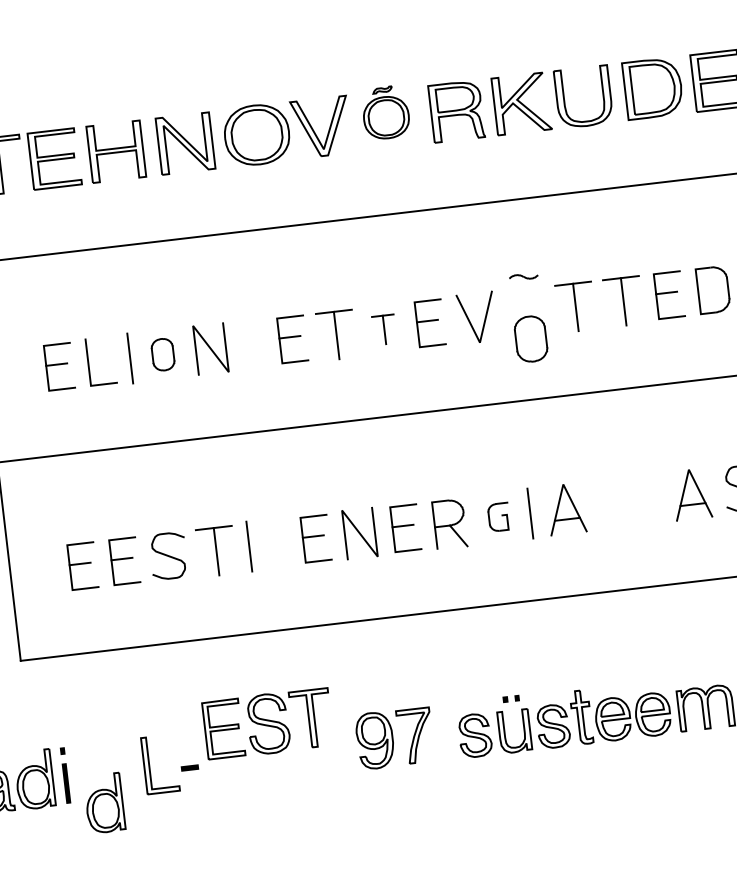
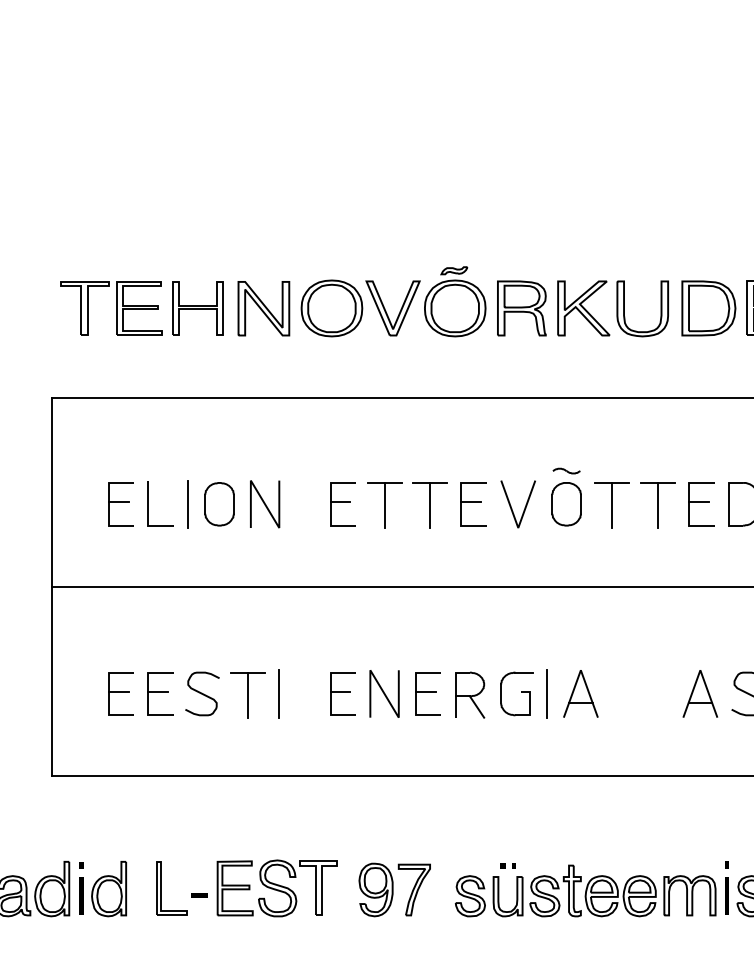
part: (386, 112) -> (455, 301), size x1.43
part: (383, 330) -> (429, 505), size x1.67
part: (530, 339) -> (566, 504), moved
part: (163, 354) -> (219, 504), size x1.43
part: (498, 516) -> (516, 693), size x1.67
part: (267, 724) -> (276, 888), moved
part: (103, 802) -> (108, 888), moved

